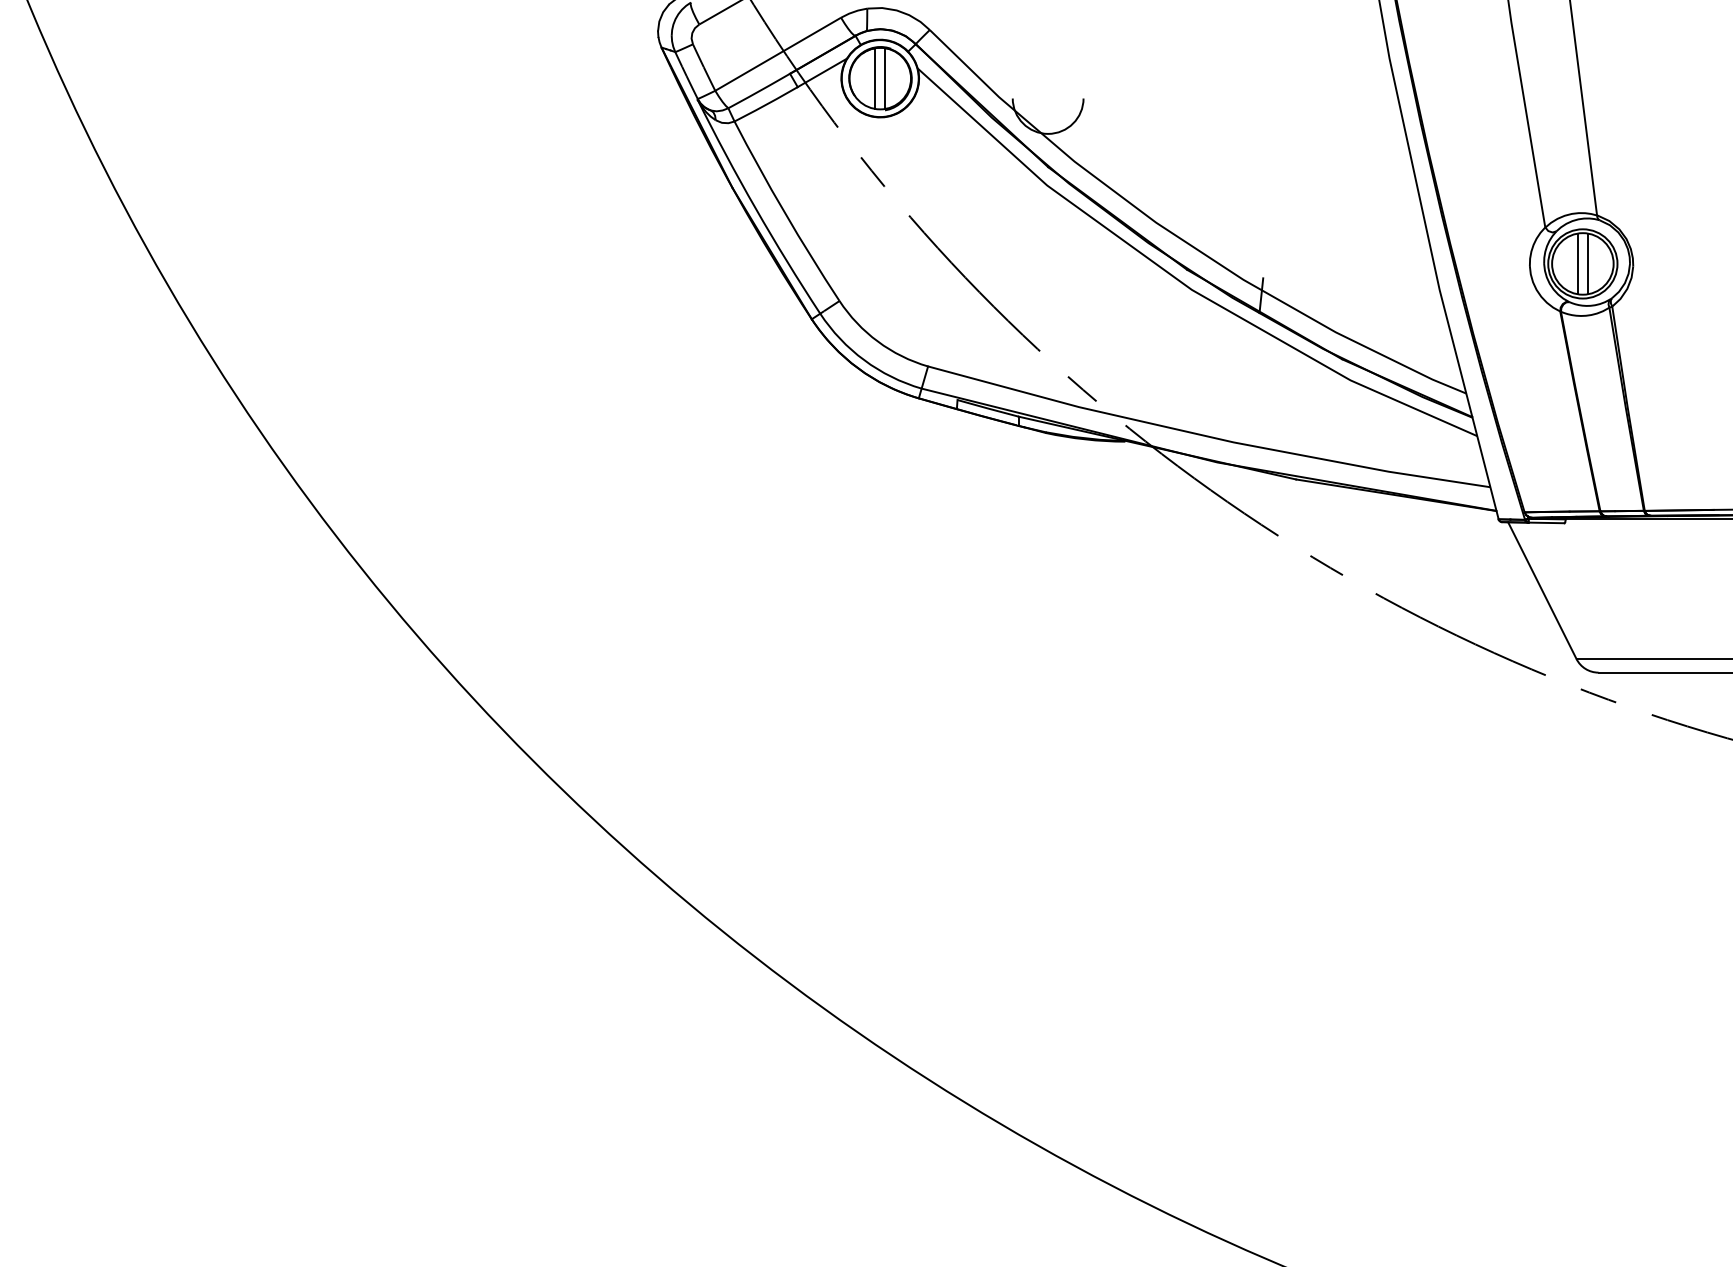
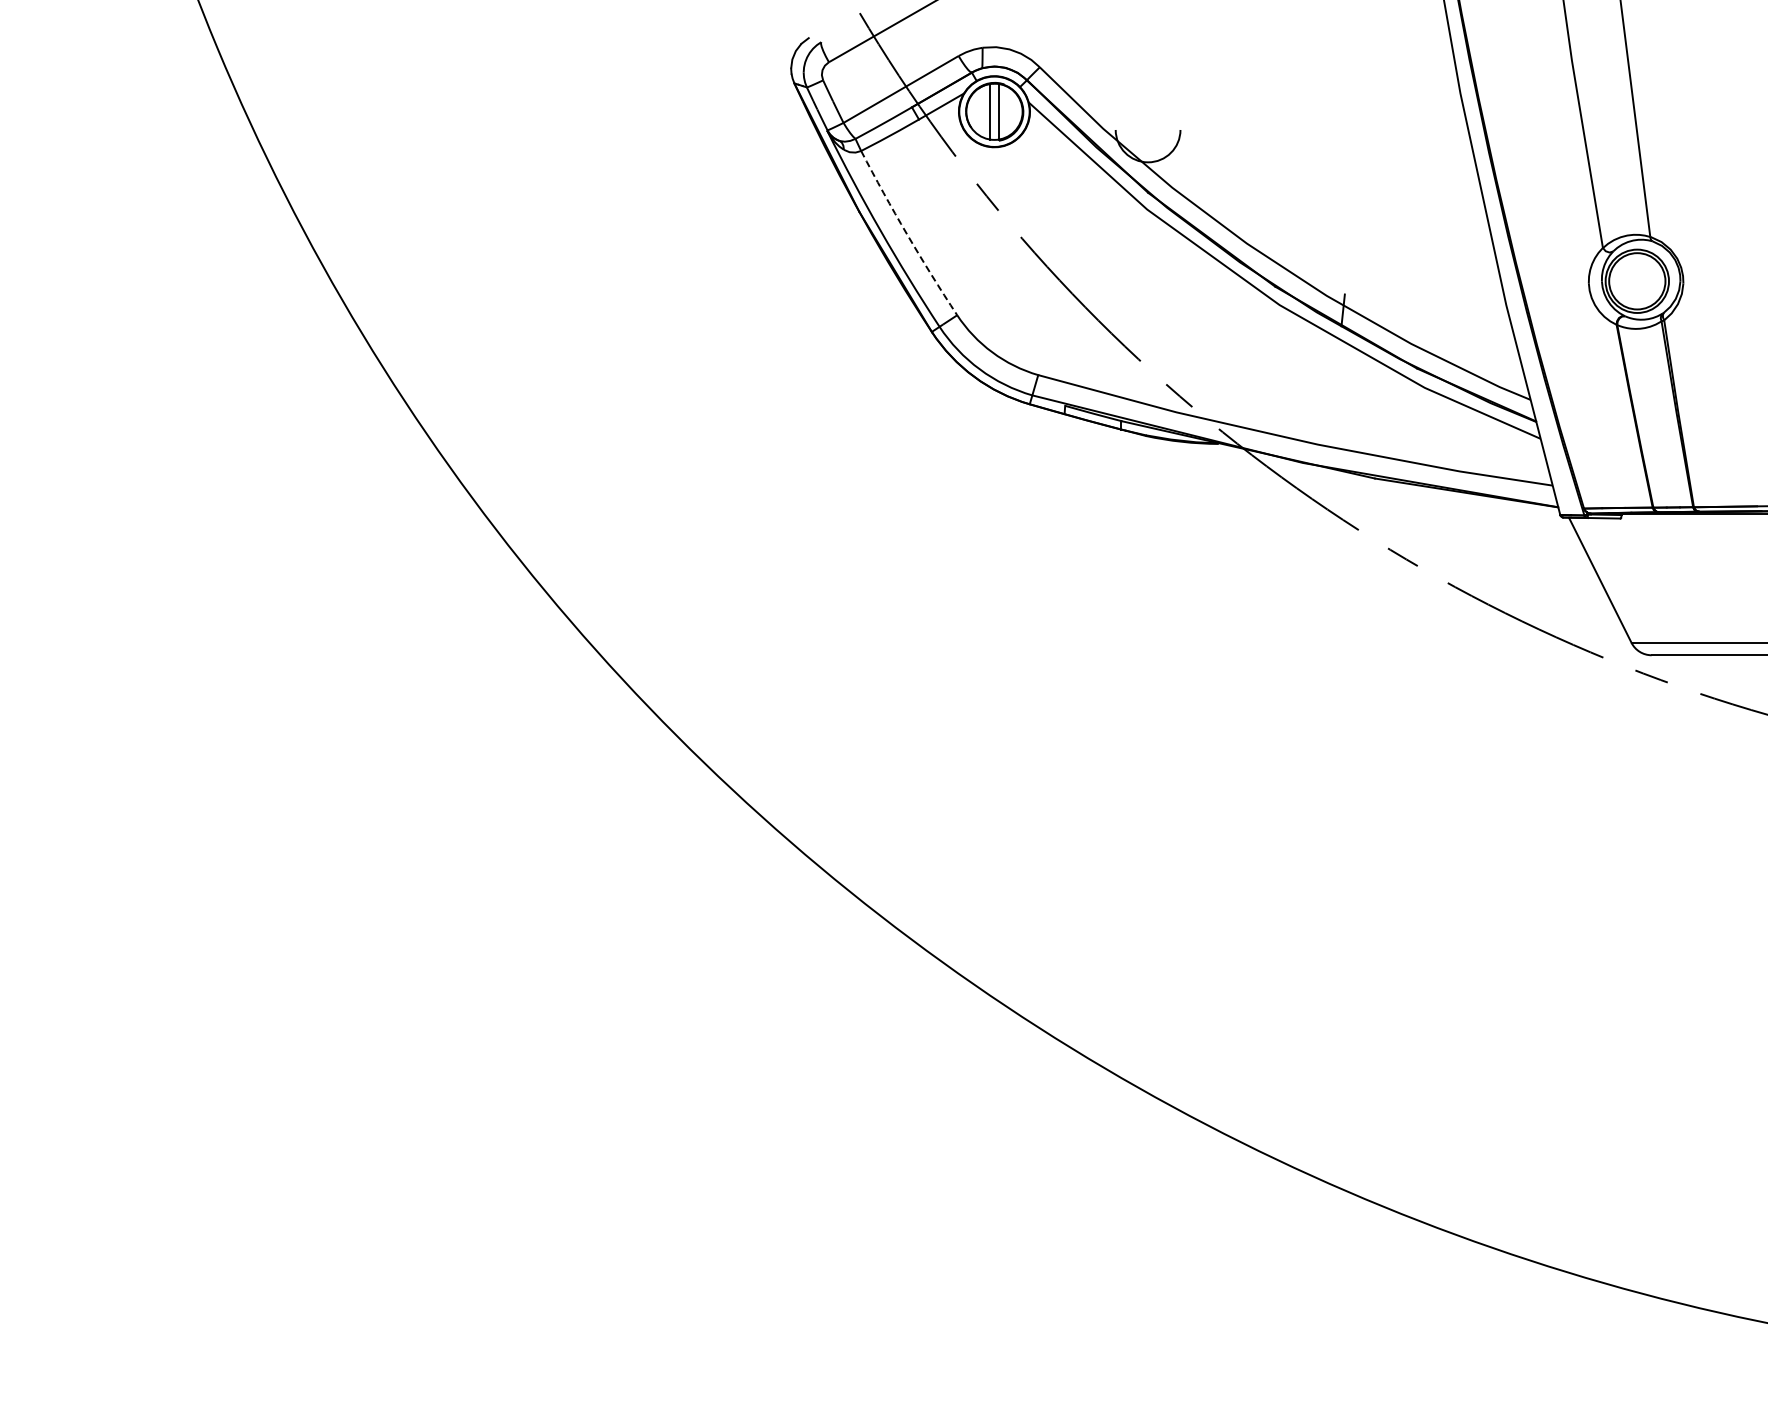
arc: (785, 212) -> (907, 234), solid -> dashed
line: (1577, 264) -> (1632, 281), removed
line: (1587, 264) -> (1641, 281), removed

